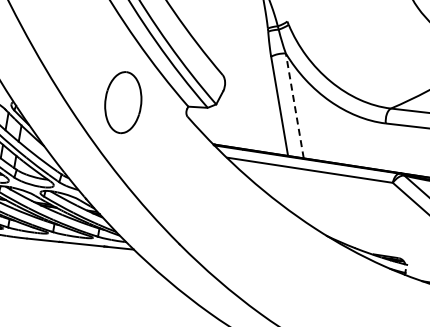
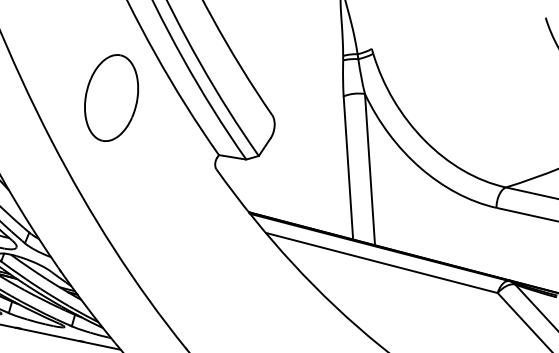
part: (123, 102) -> (111, 97), moved
line: (294, 105) -> (369, 168), dashed -> solid

